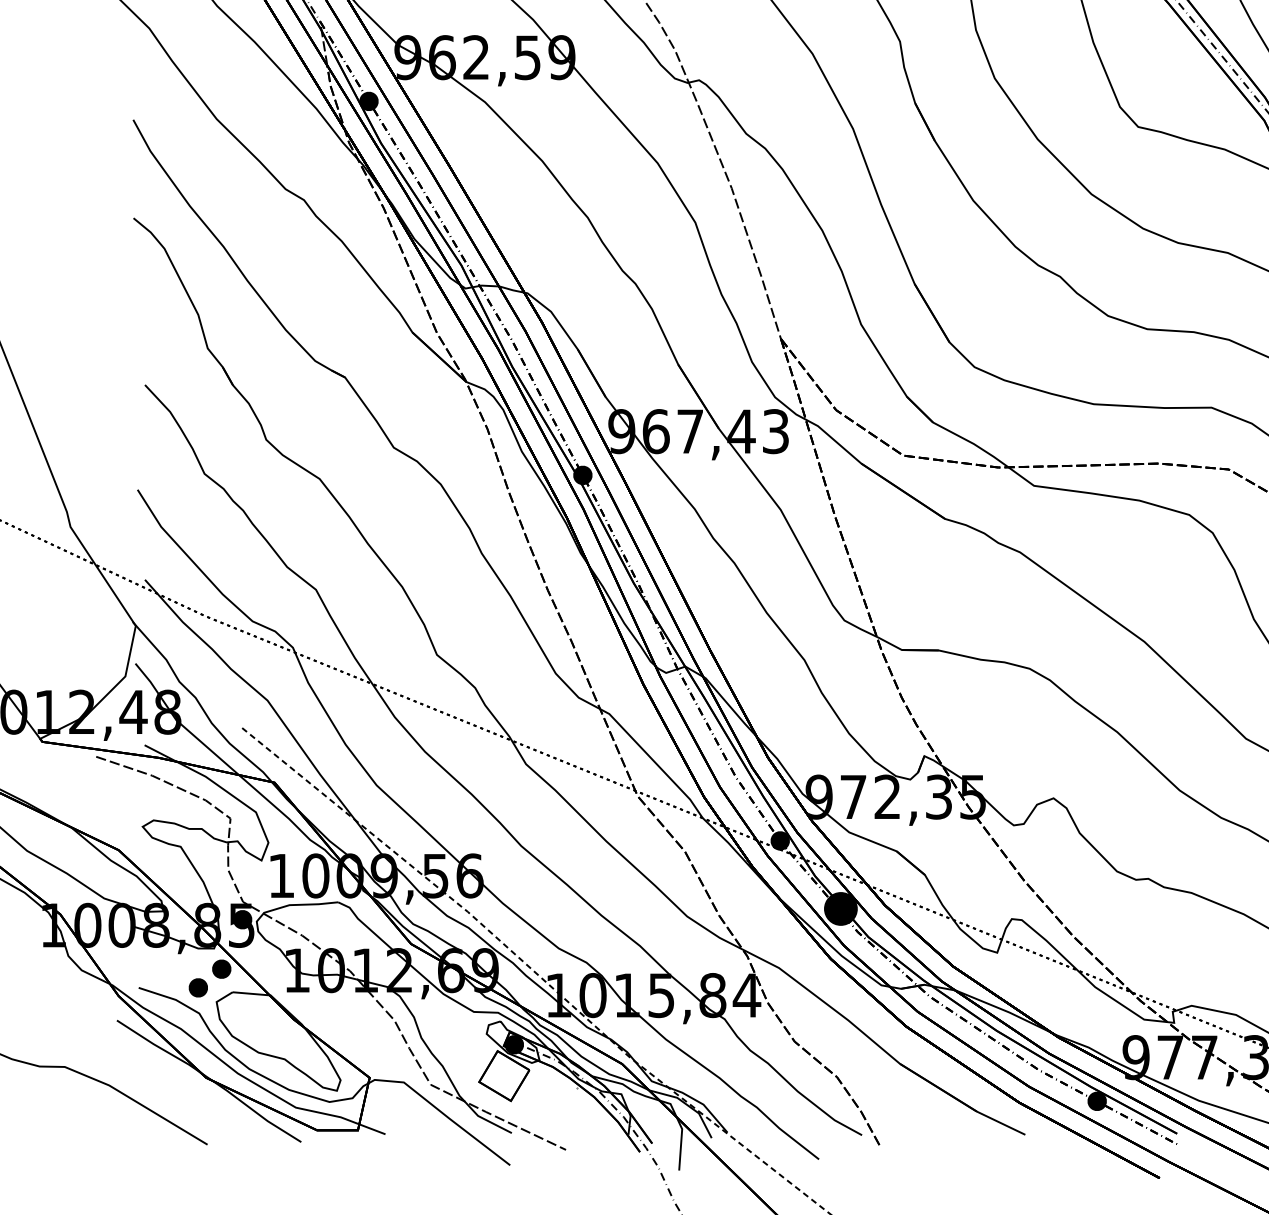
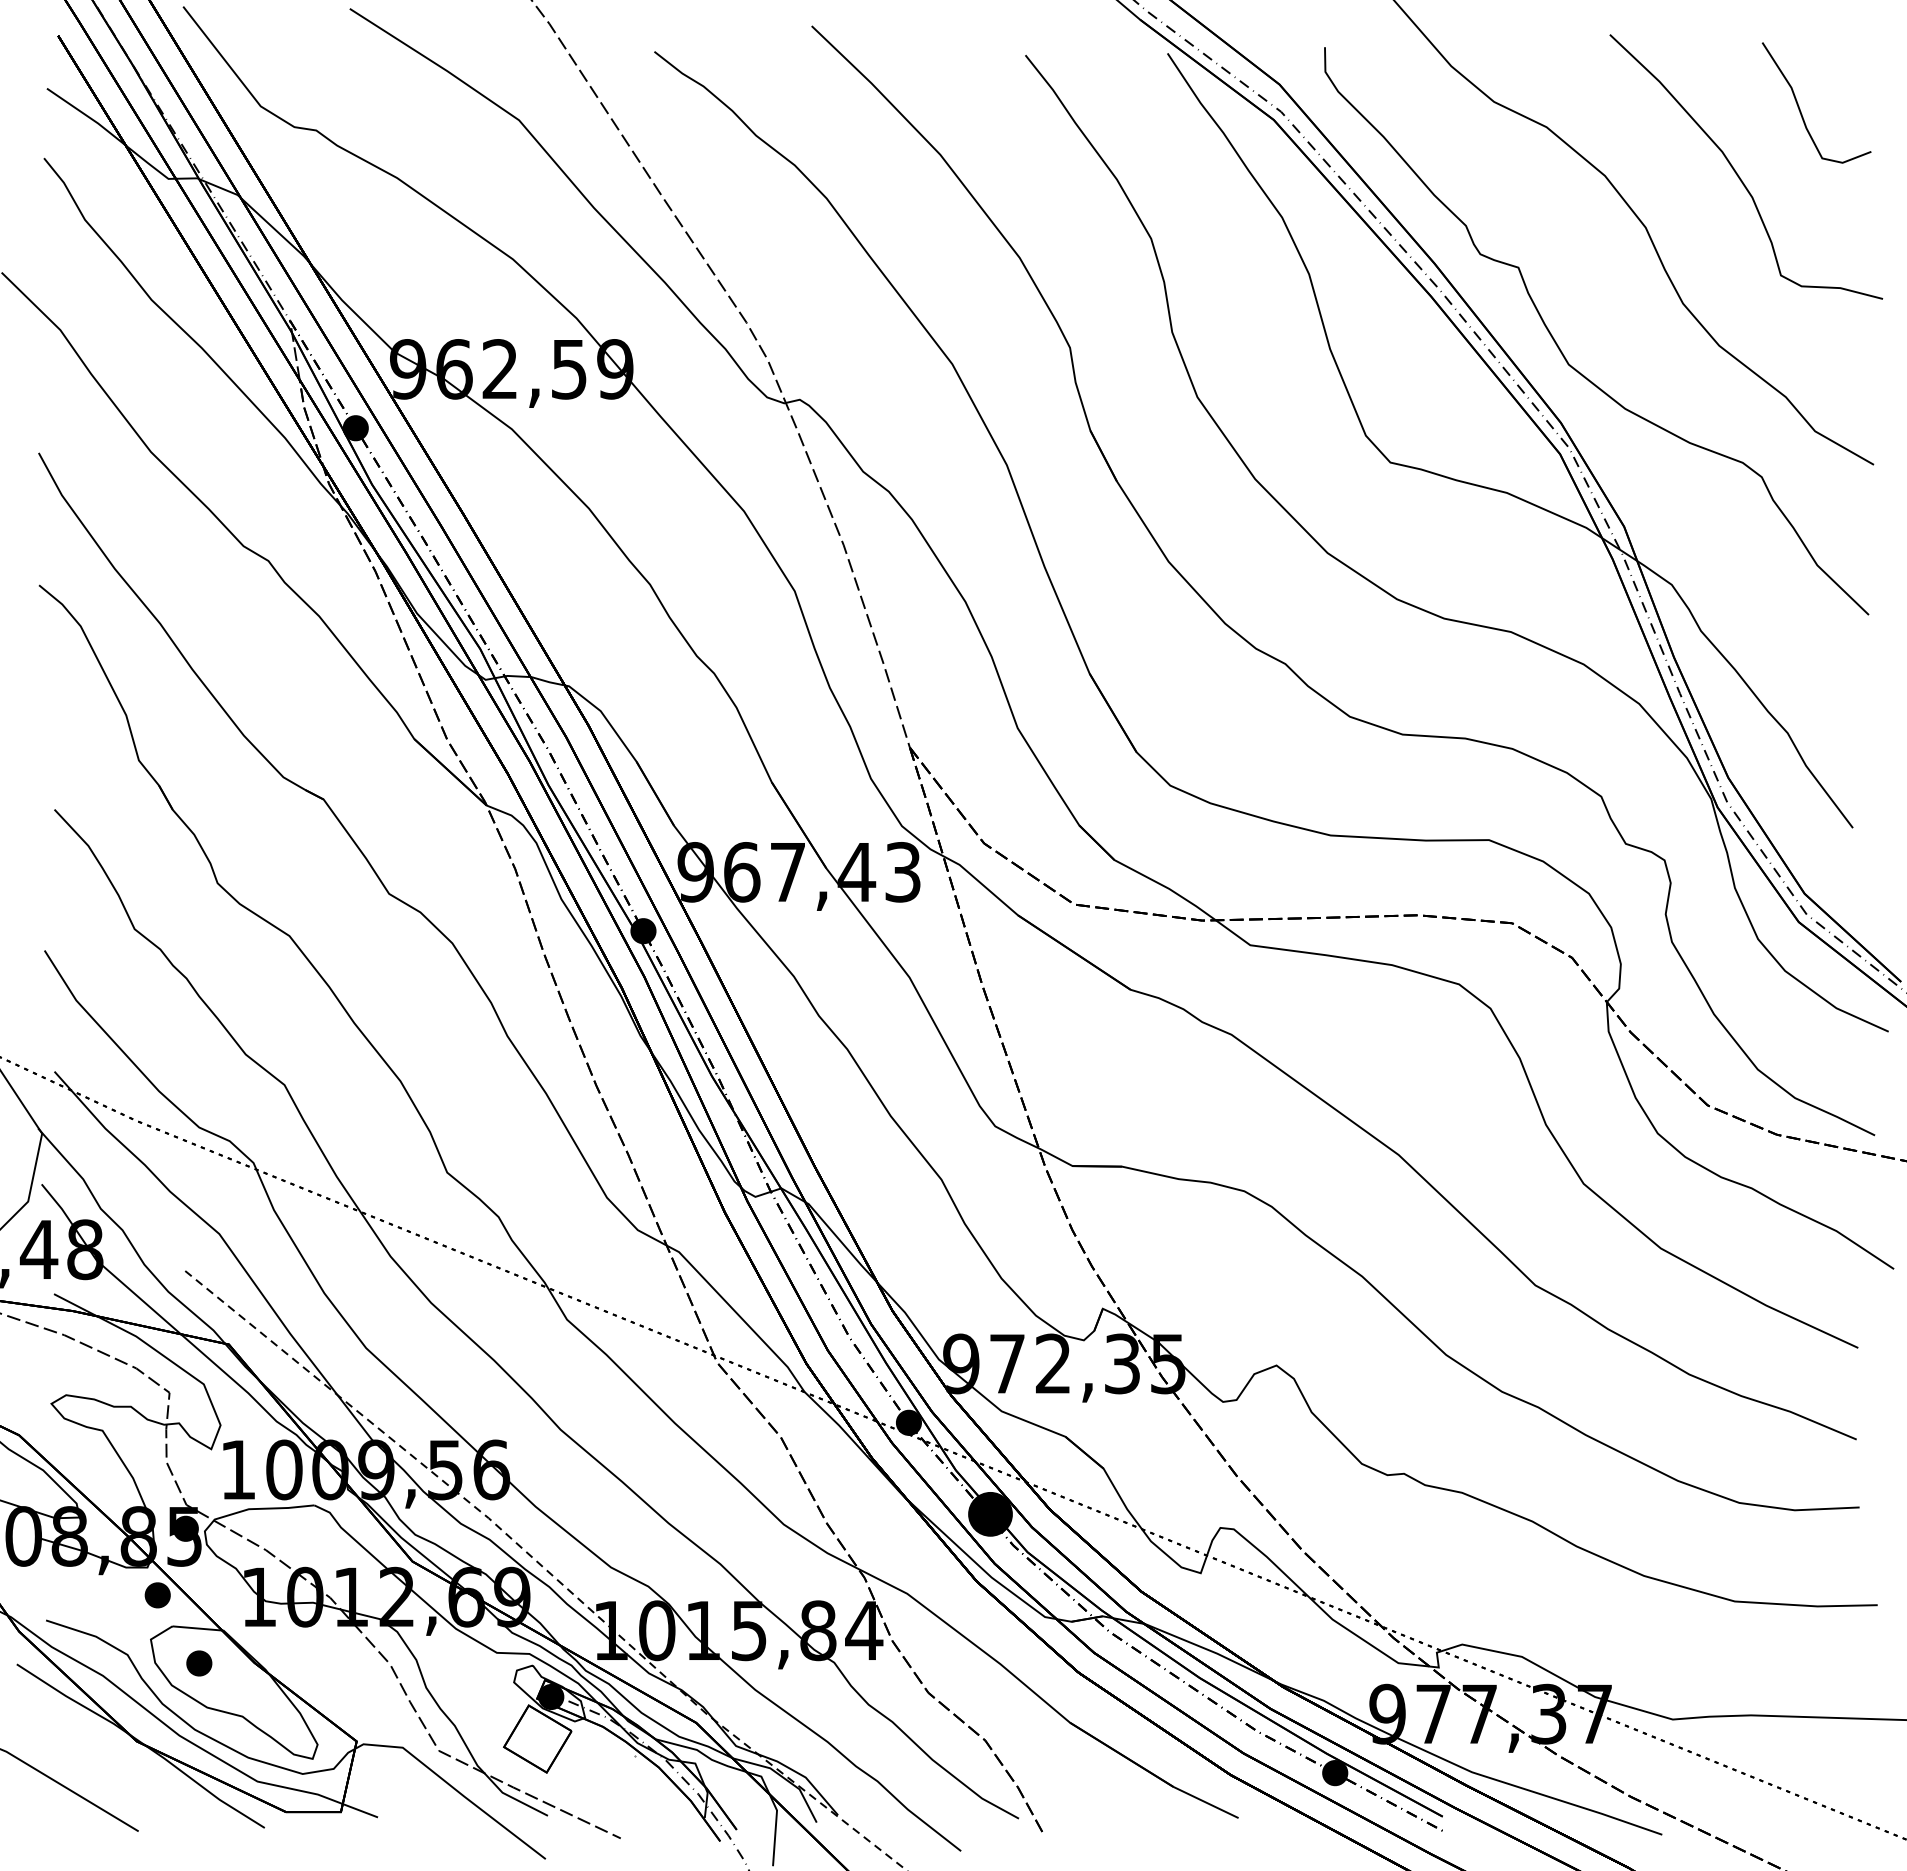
part: (198, 987) -> (199, 1663), moved

